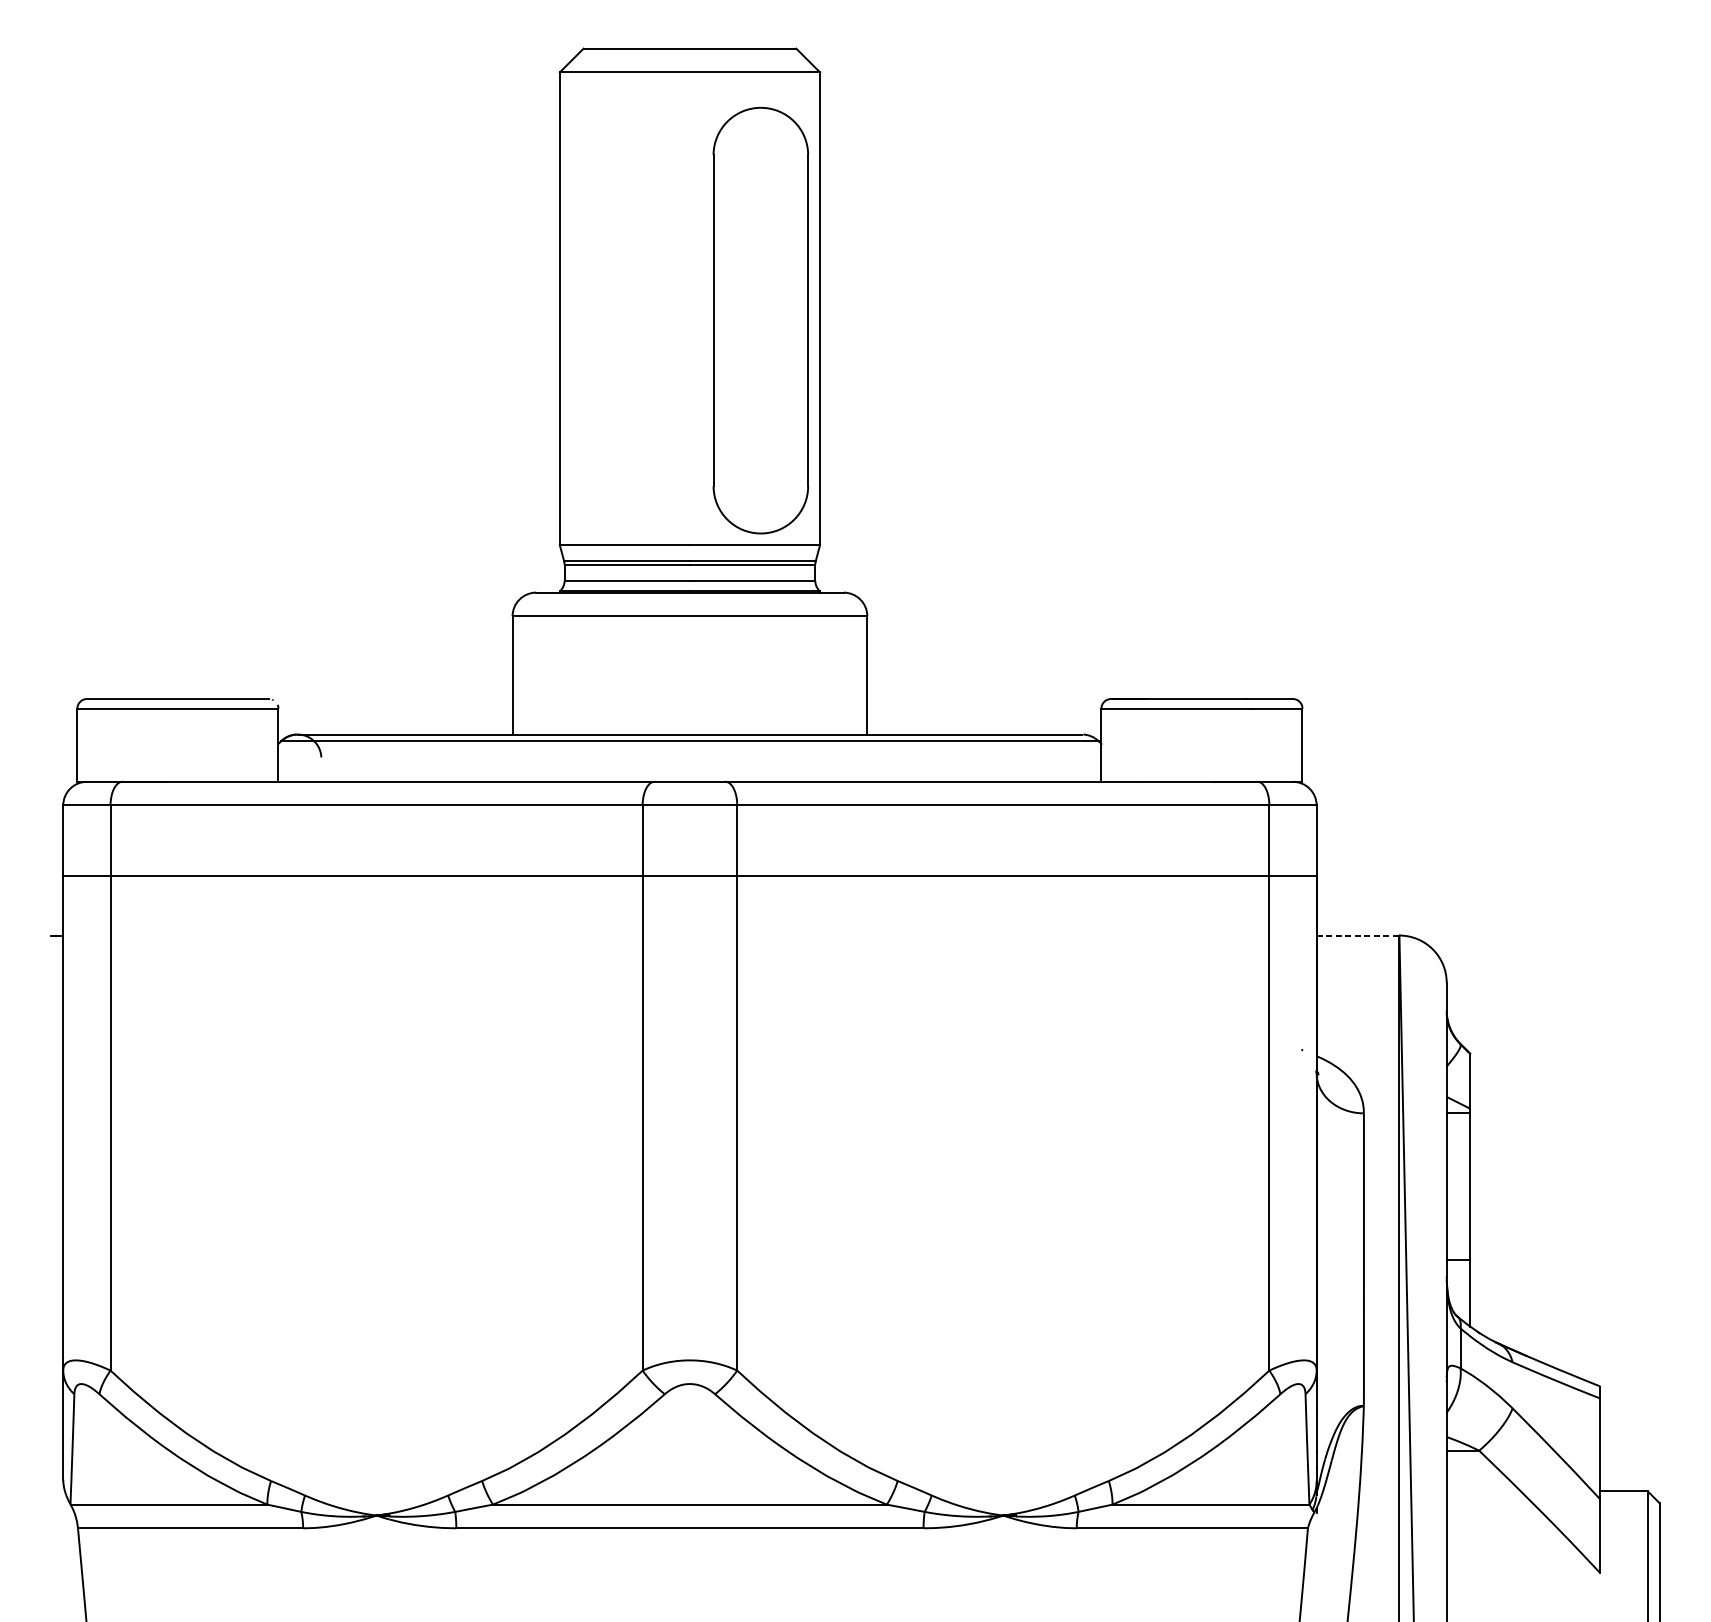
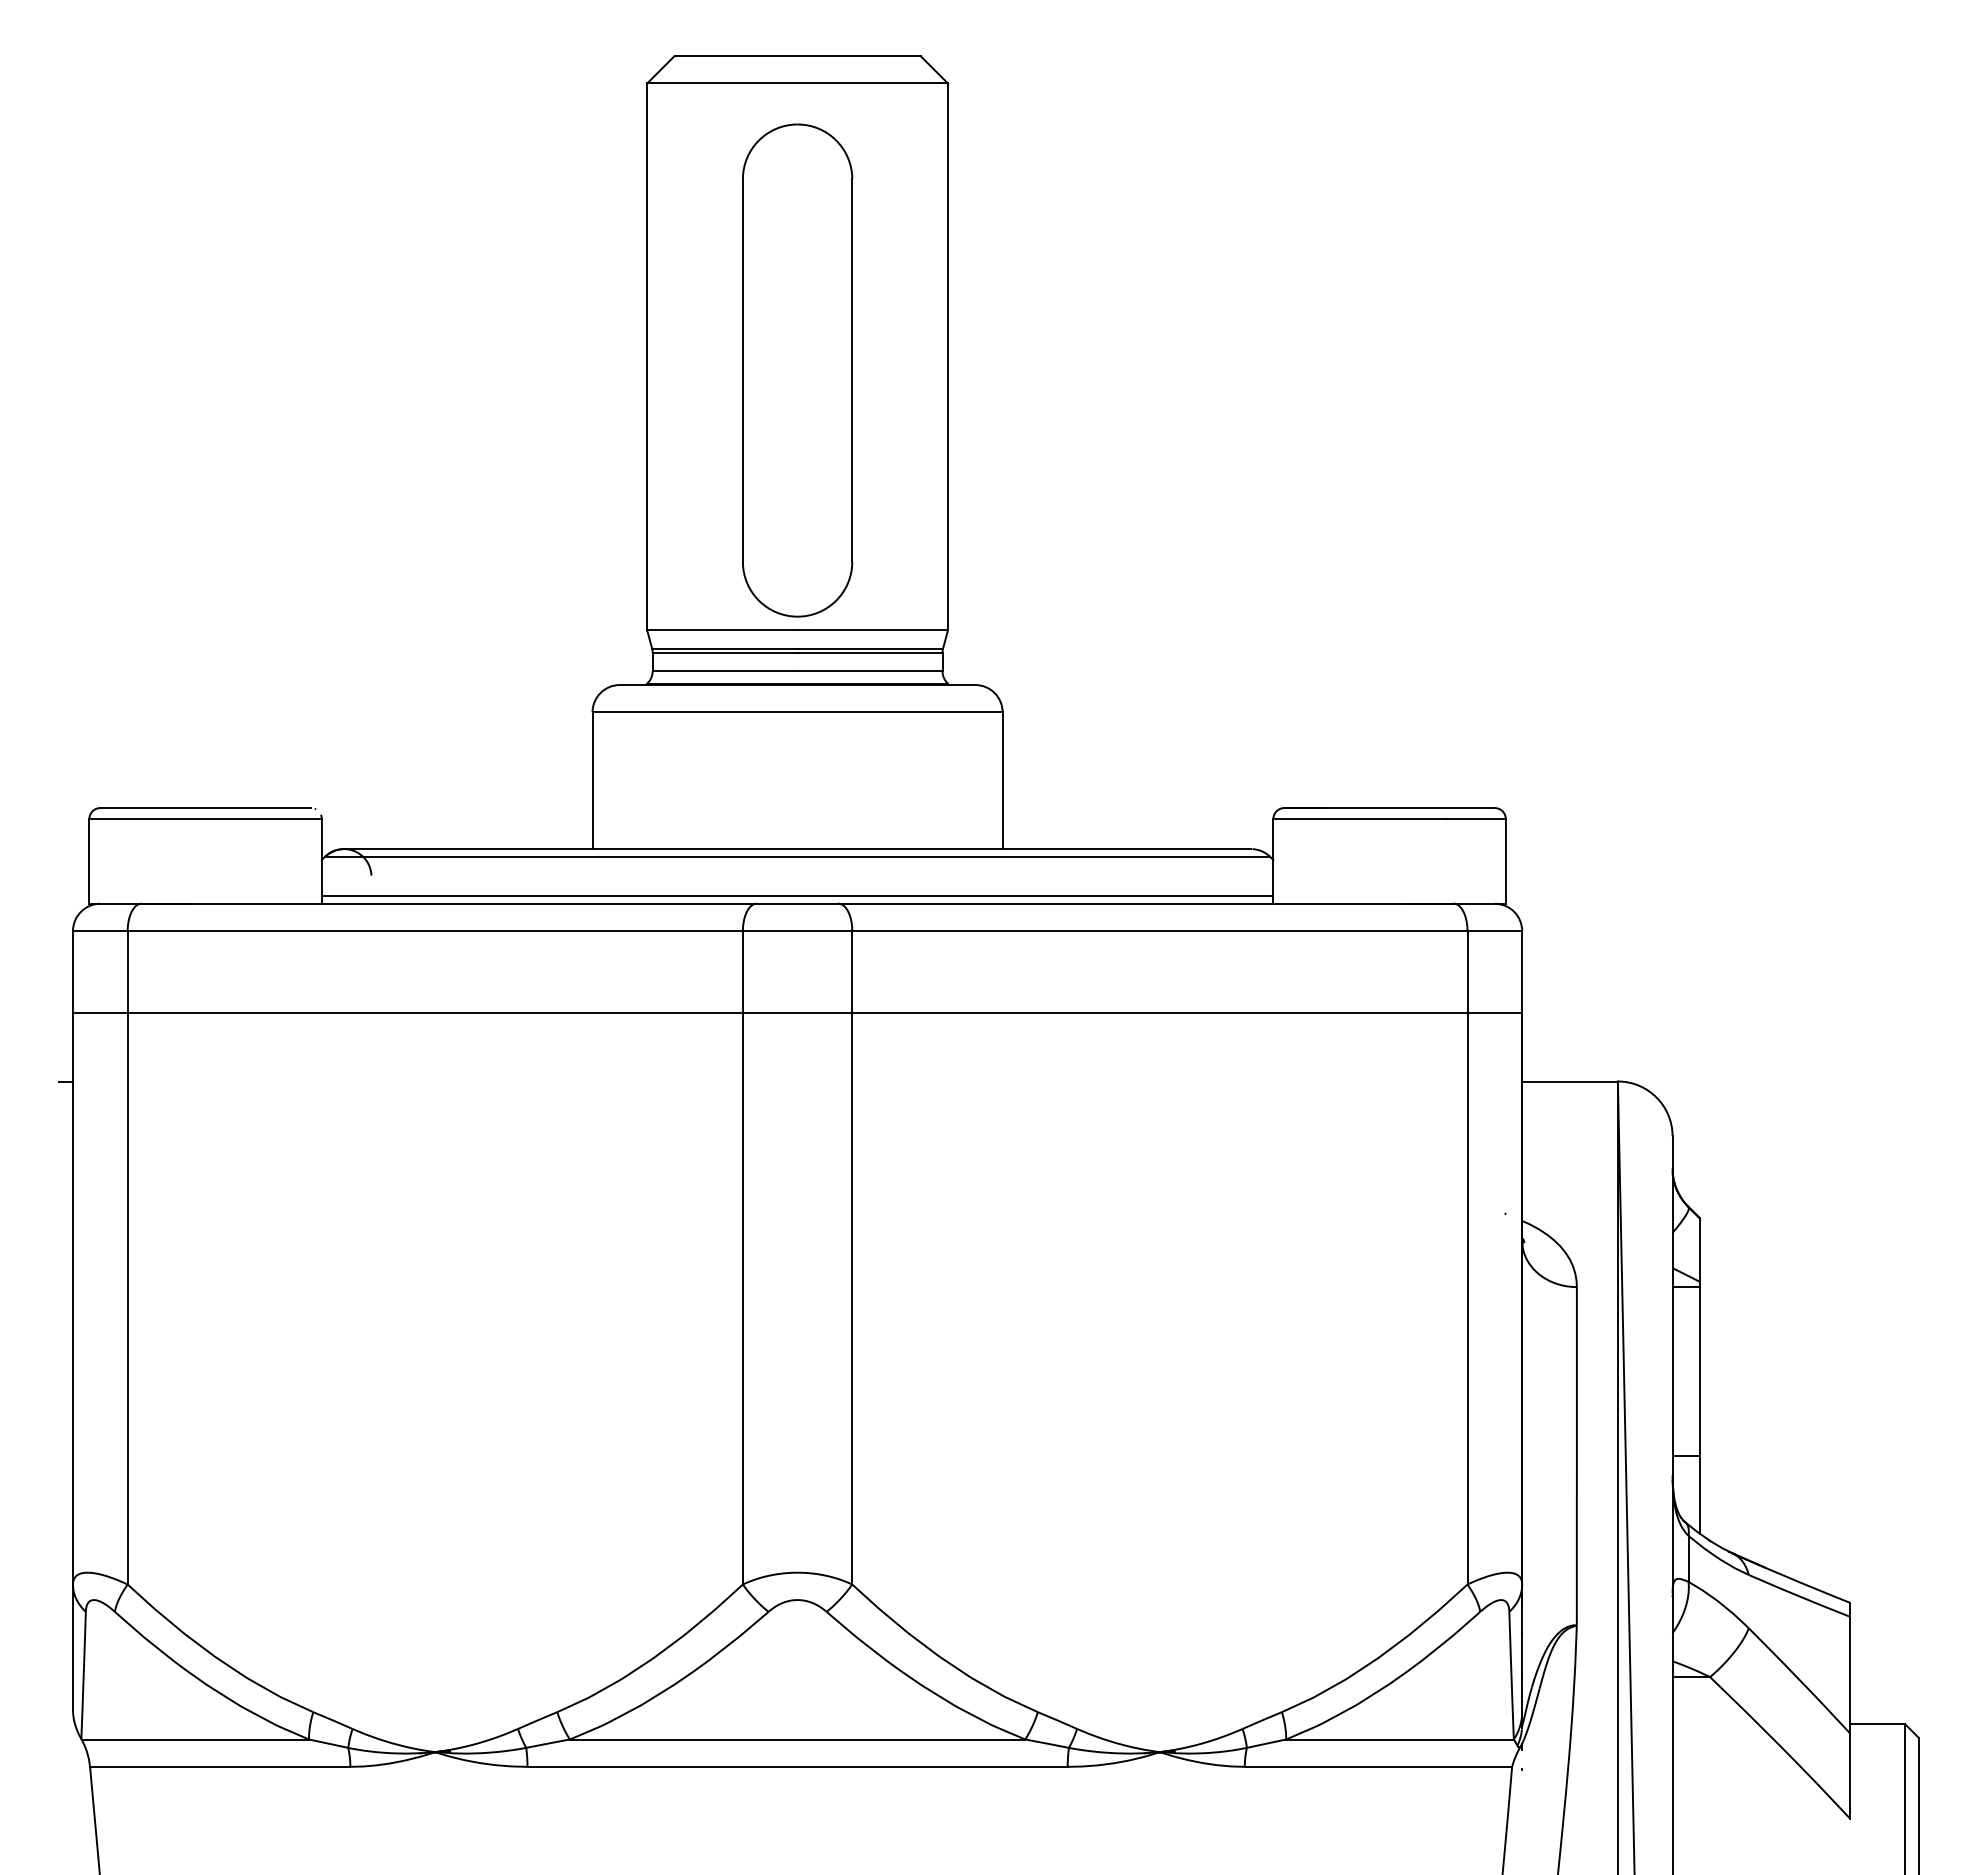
part: (760, 320) -> (797, 370), moved
line: (689, 774) -> (797, 895), added
line: (1358, 935) -> (1570, 1081), dashed -> solid

